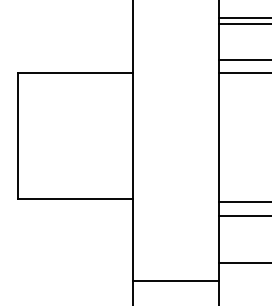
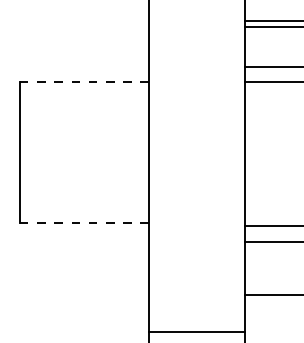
line: (75, 73) -> (84, 82), solid -> dashed
line: (75, 199) -> (84, 223), solid -> dashed
line: (175, 281) -> (196, 332), moved

